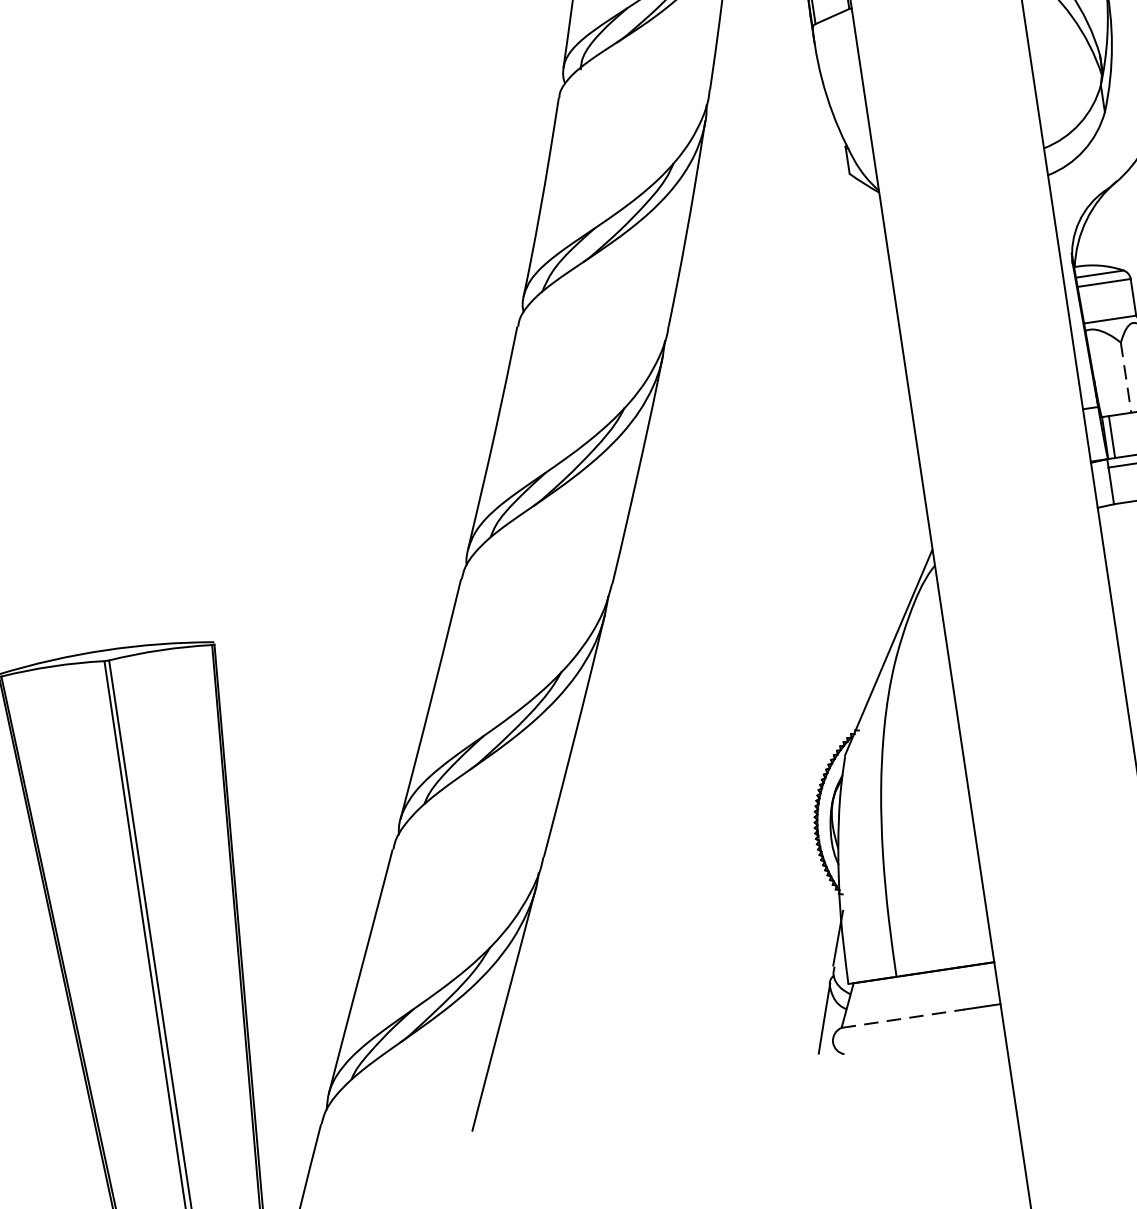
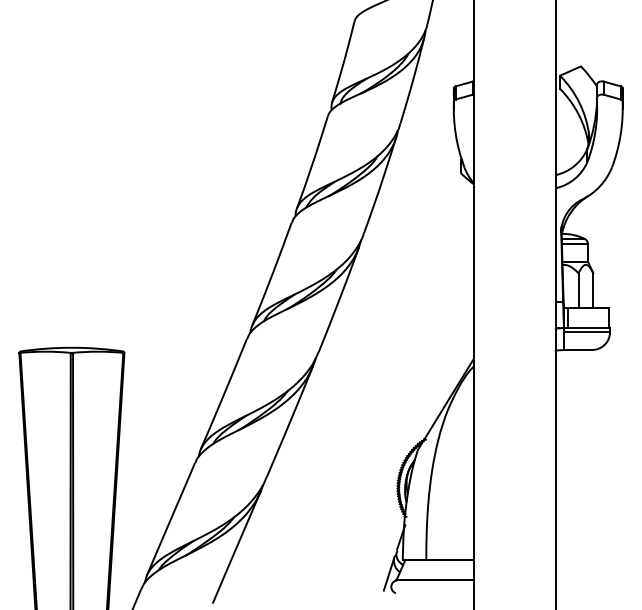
line: (1125, 377) -> (578, 290), dashed -> solid
line: (903, 1018) -> (426, 580), dashed -> solid

